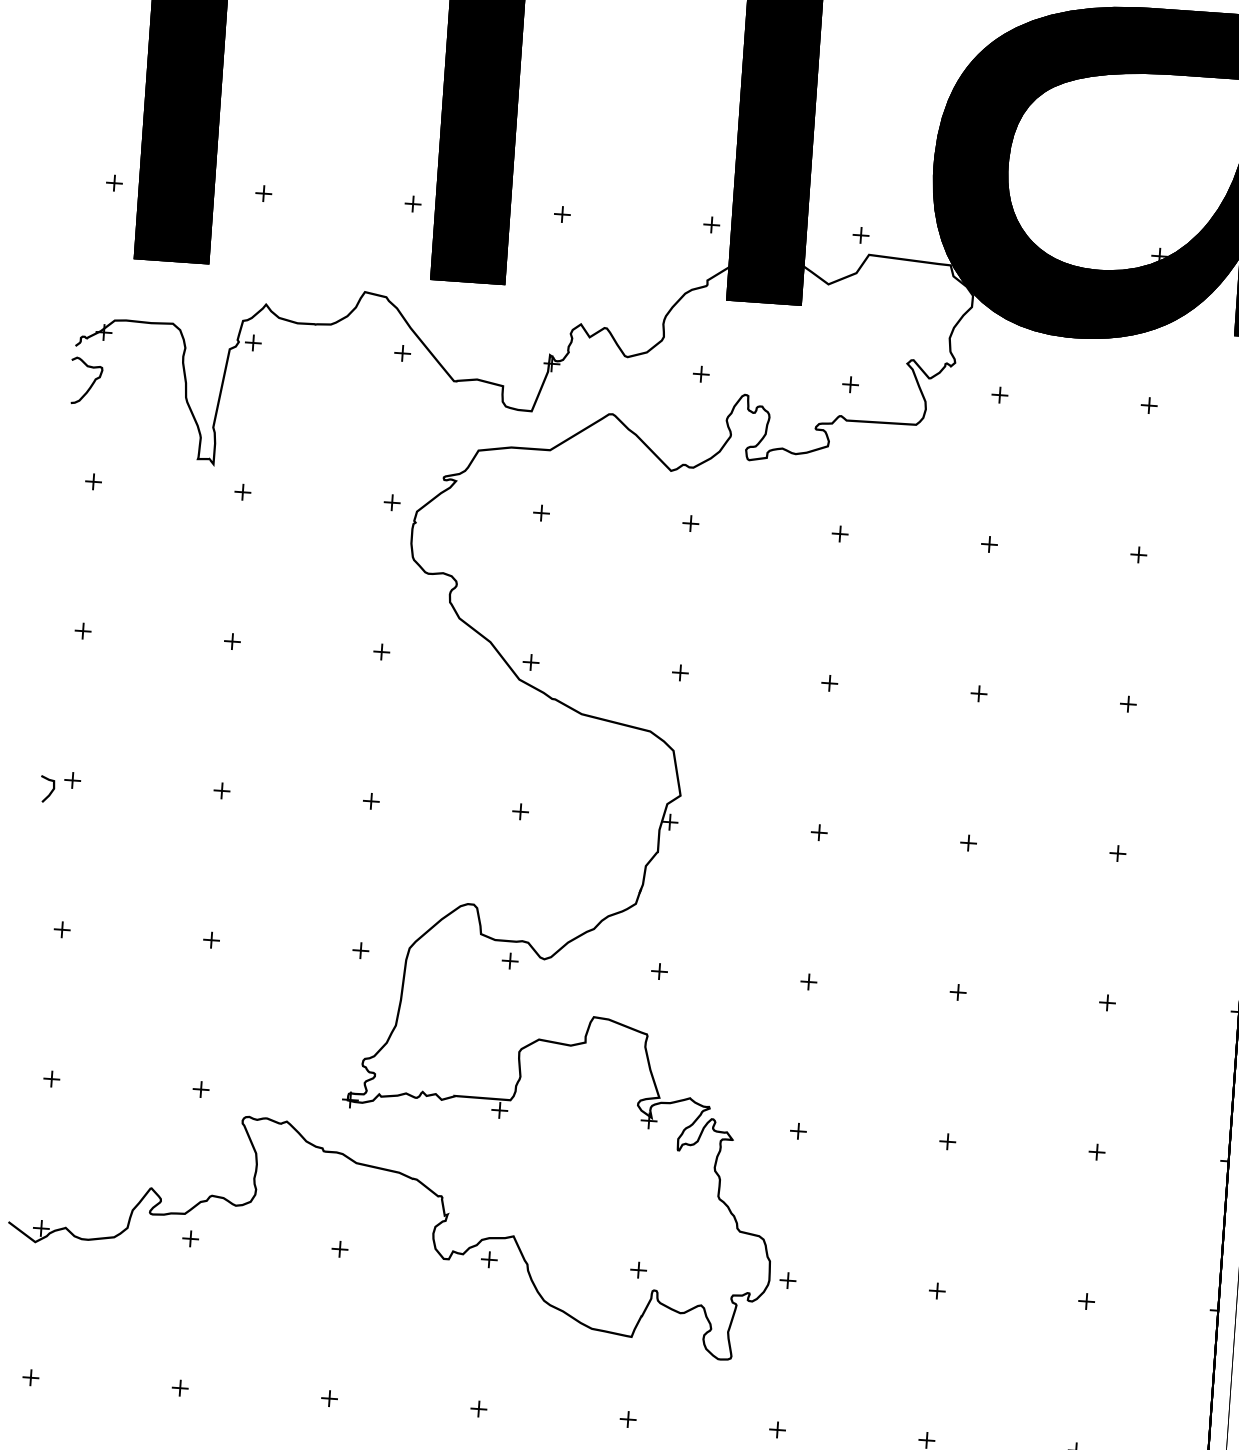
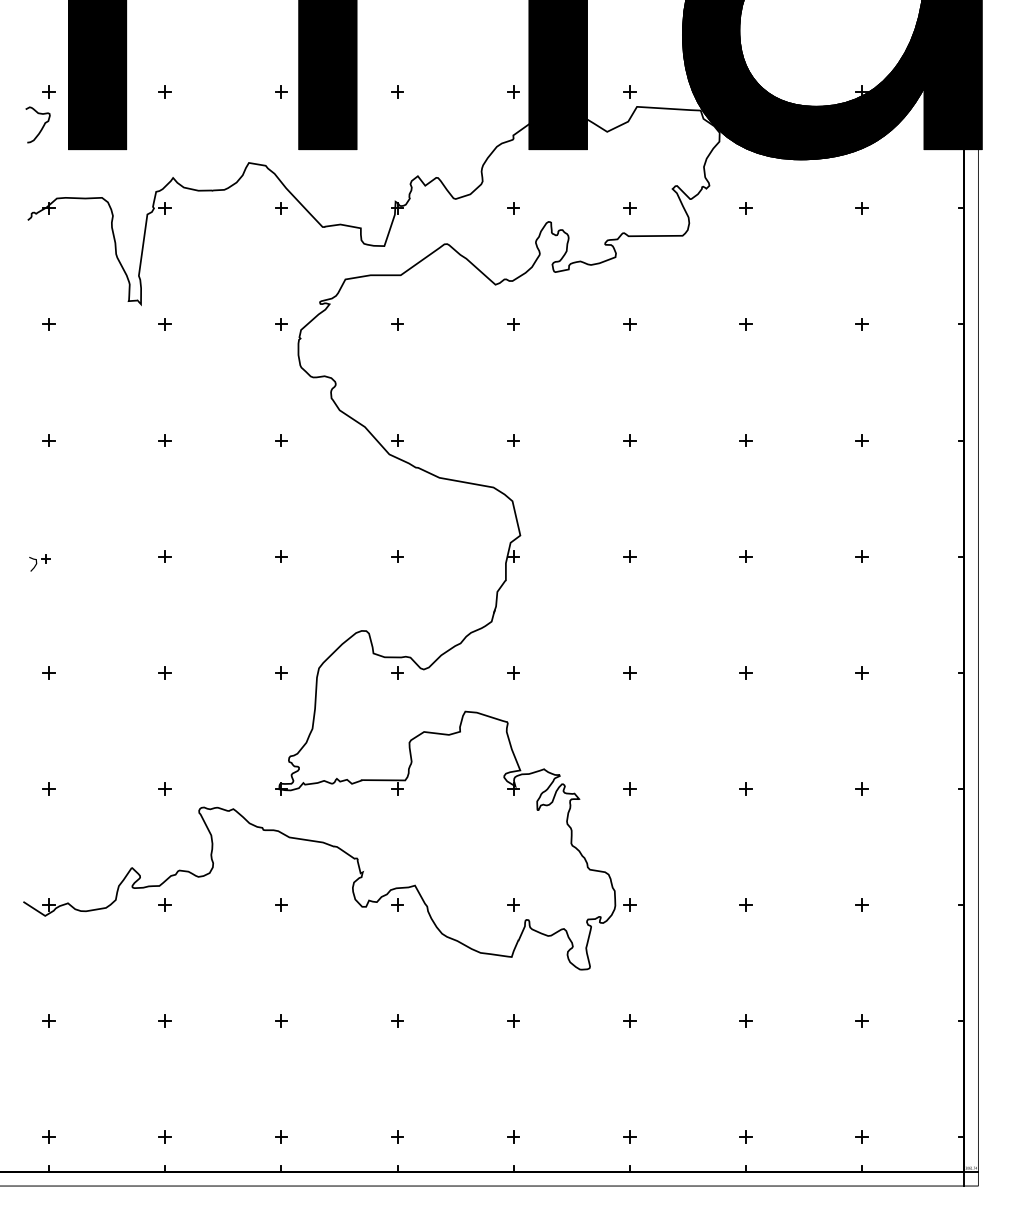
curve: (90, 384) -> (41, 127), moved
part: (59, 787) -> (39, 562), size x0.7

